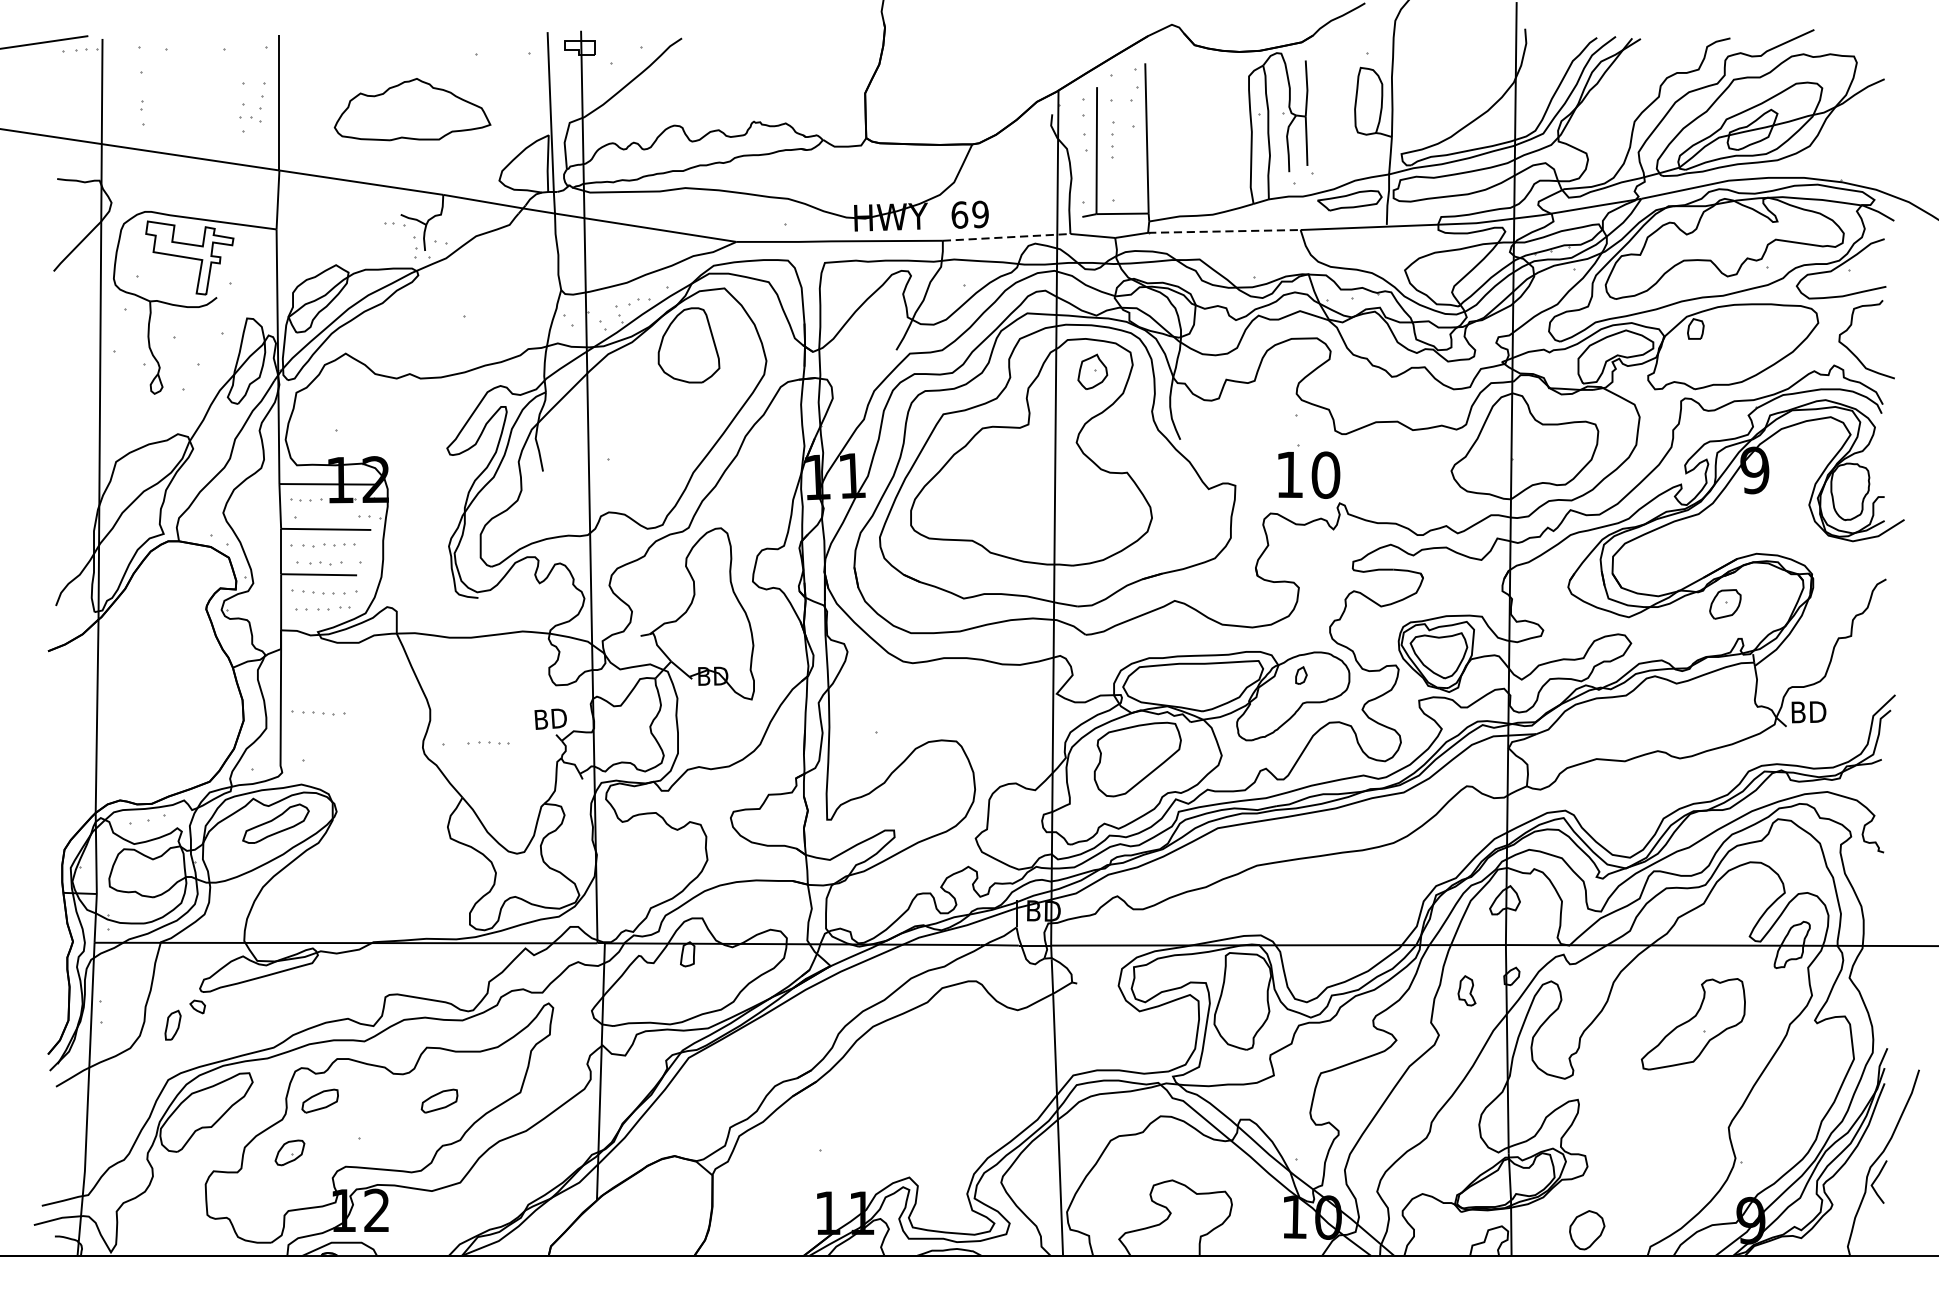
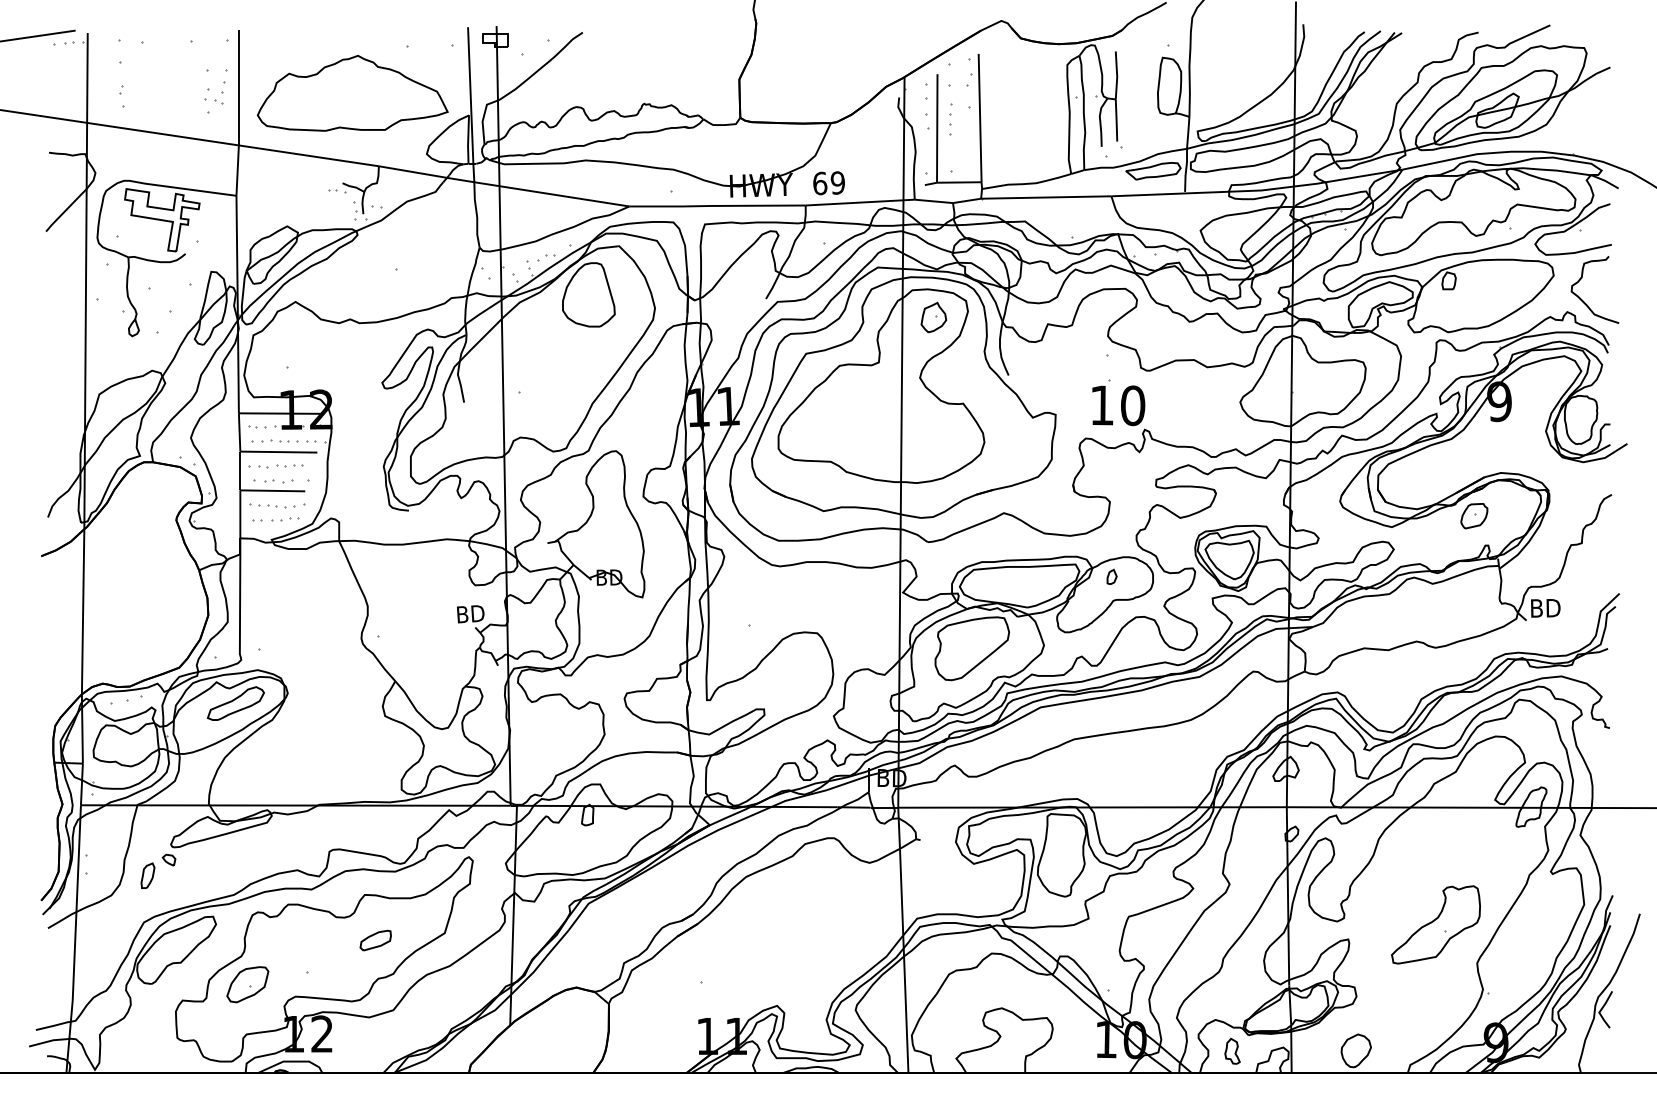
part: (412, 109) -> (352, 93), size x1.43
line: (1224, 231) -> (1046, 197), dashed -> solid
line: (1006, 237) -> (860, 202), dashed -> solid
part: (318, 712) -> (272, 608), removed
part: (488, 741) -> (279, 440), moved
part: (1466, 991) -> (1232, 1051), moved
part: (1692, 1023) -> (1435, 924), moved
part: (319, 1101) -> (273, 940), removed
part: (289, 1152) -> (247, 984), size x1.67

